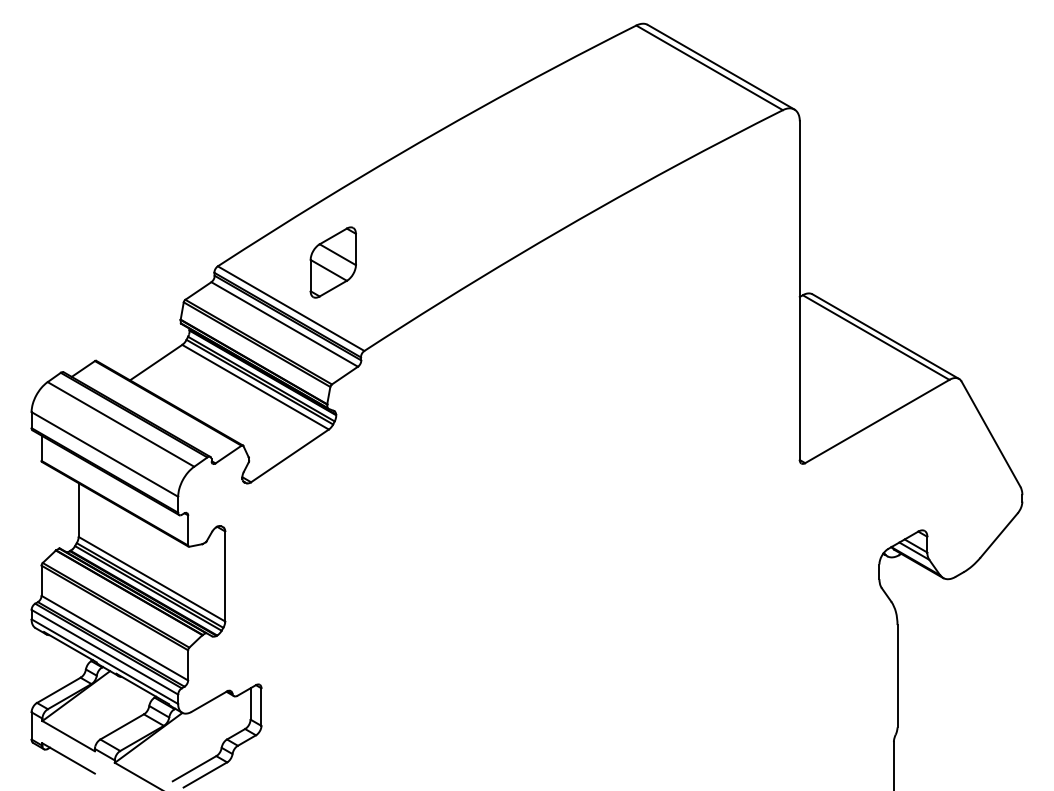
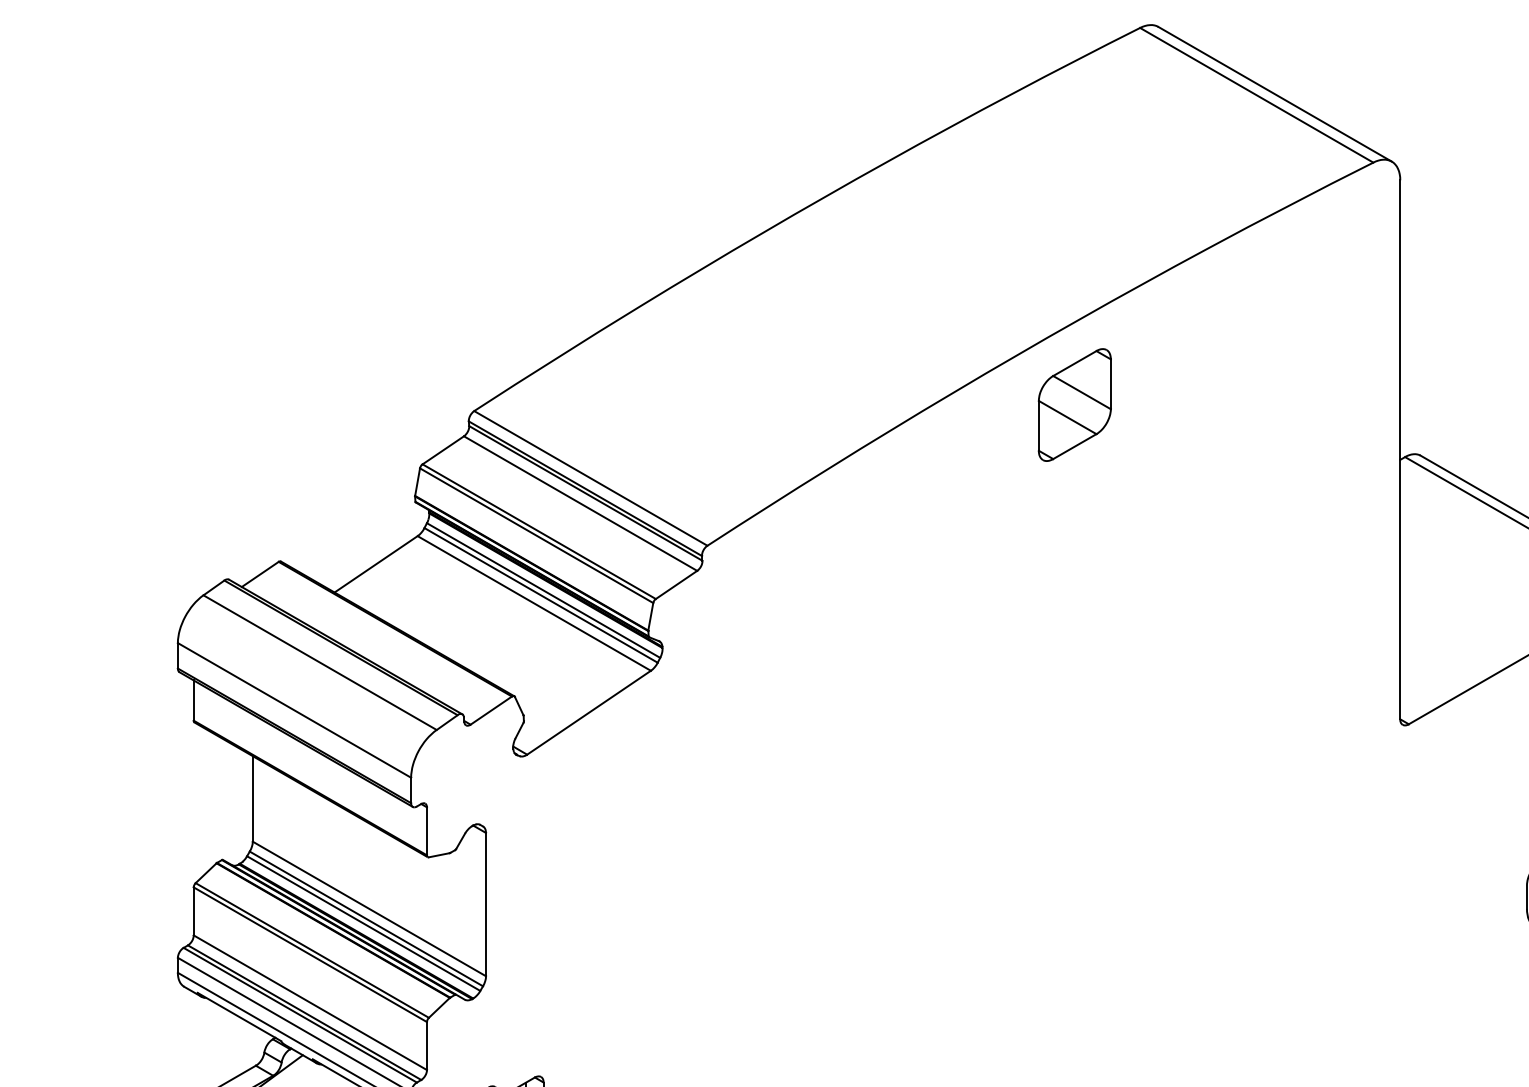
part: (332, 262) -> (1073, 404), moved

